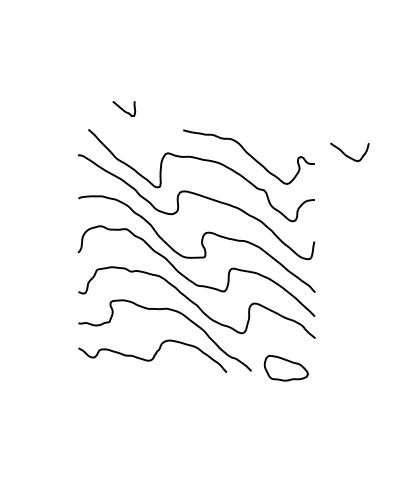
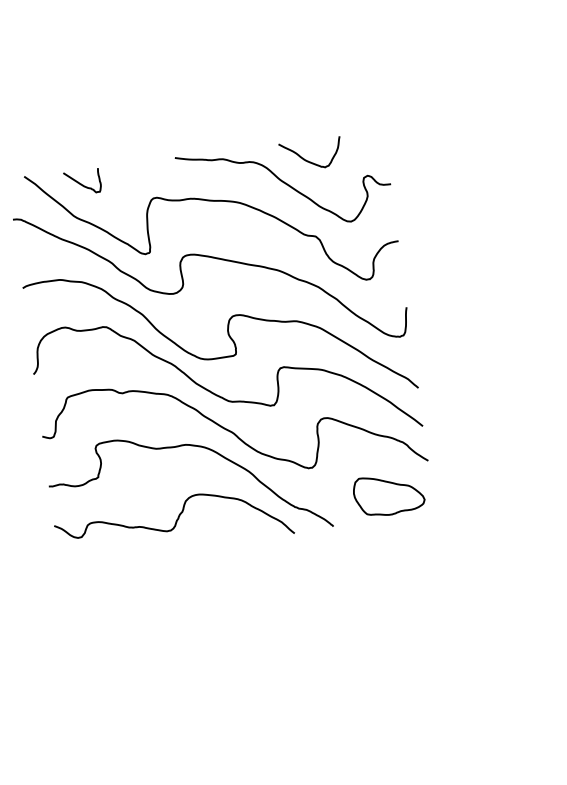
curve: (123, 109) -> (81, 183), moved
curve: (348, 155) -> (309, 160), moved
part: (285, 368) -> (387, 495), moved

